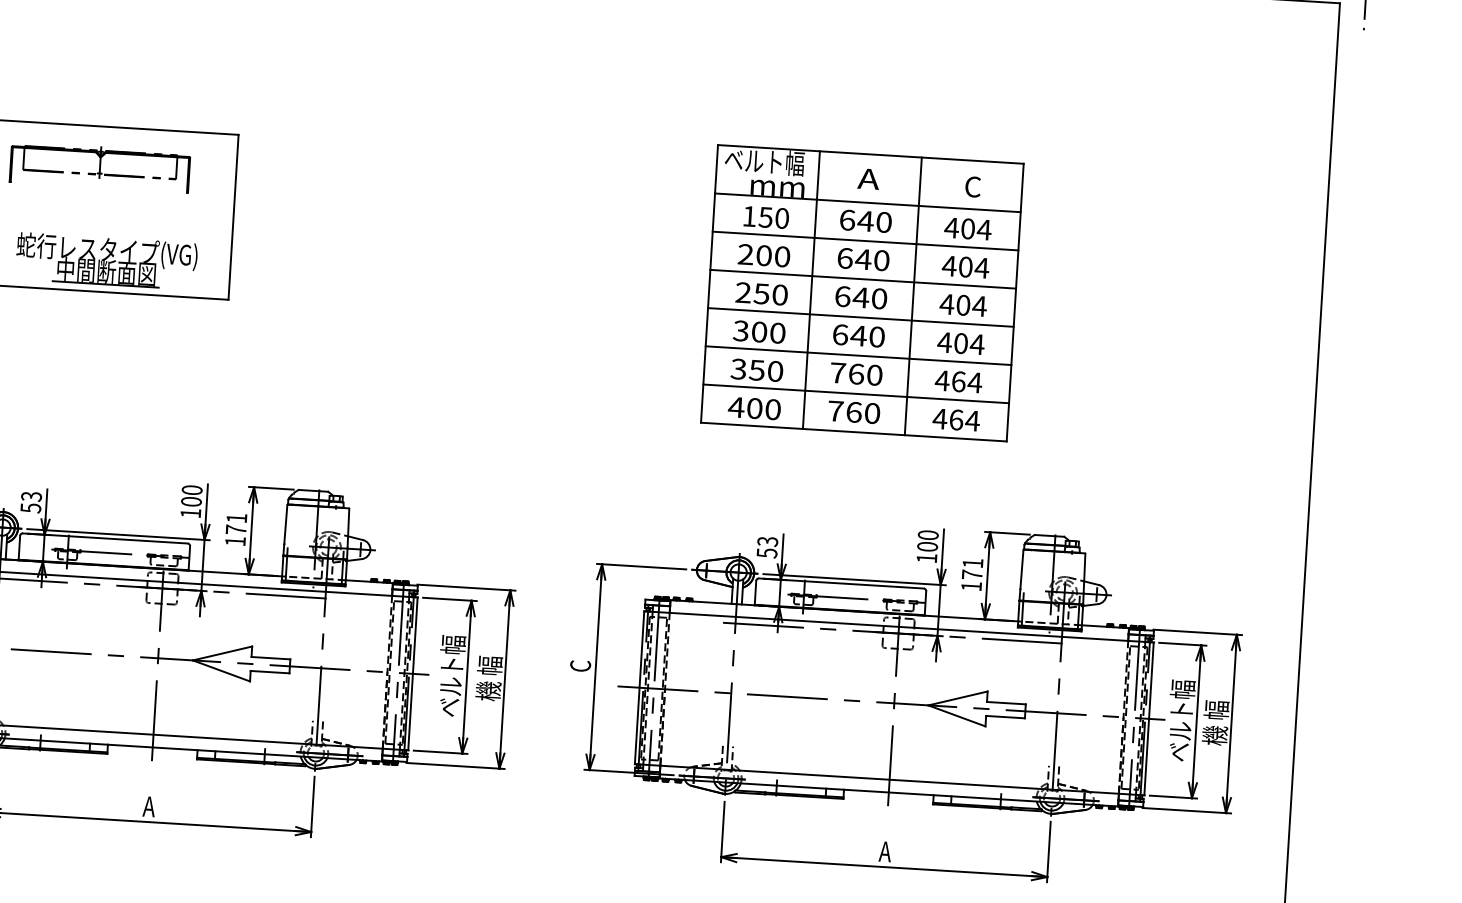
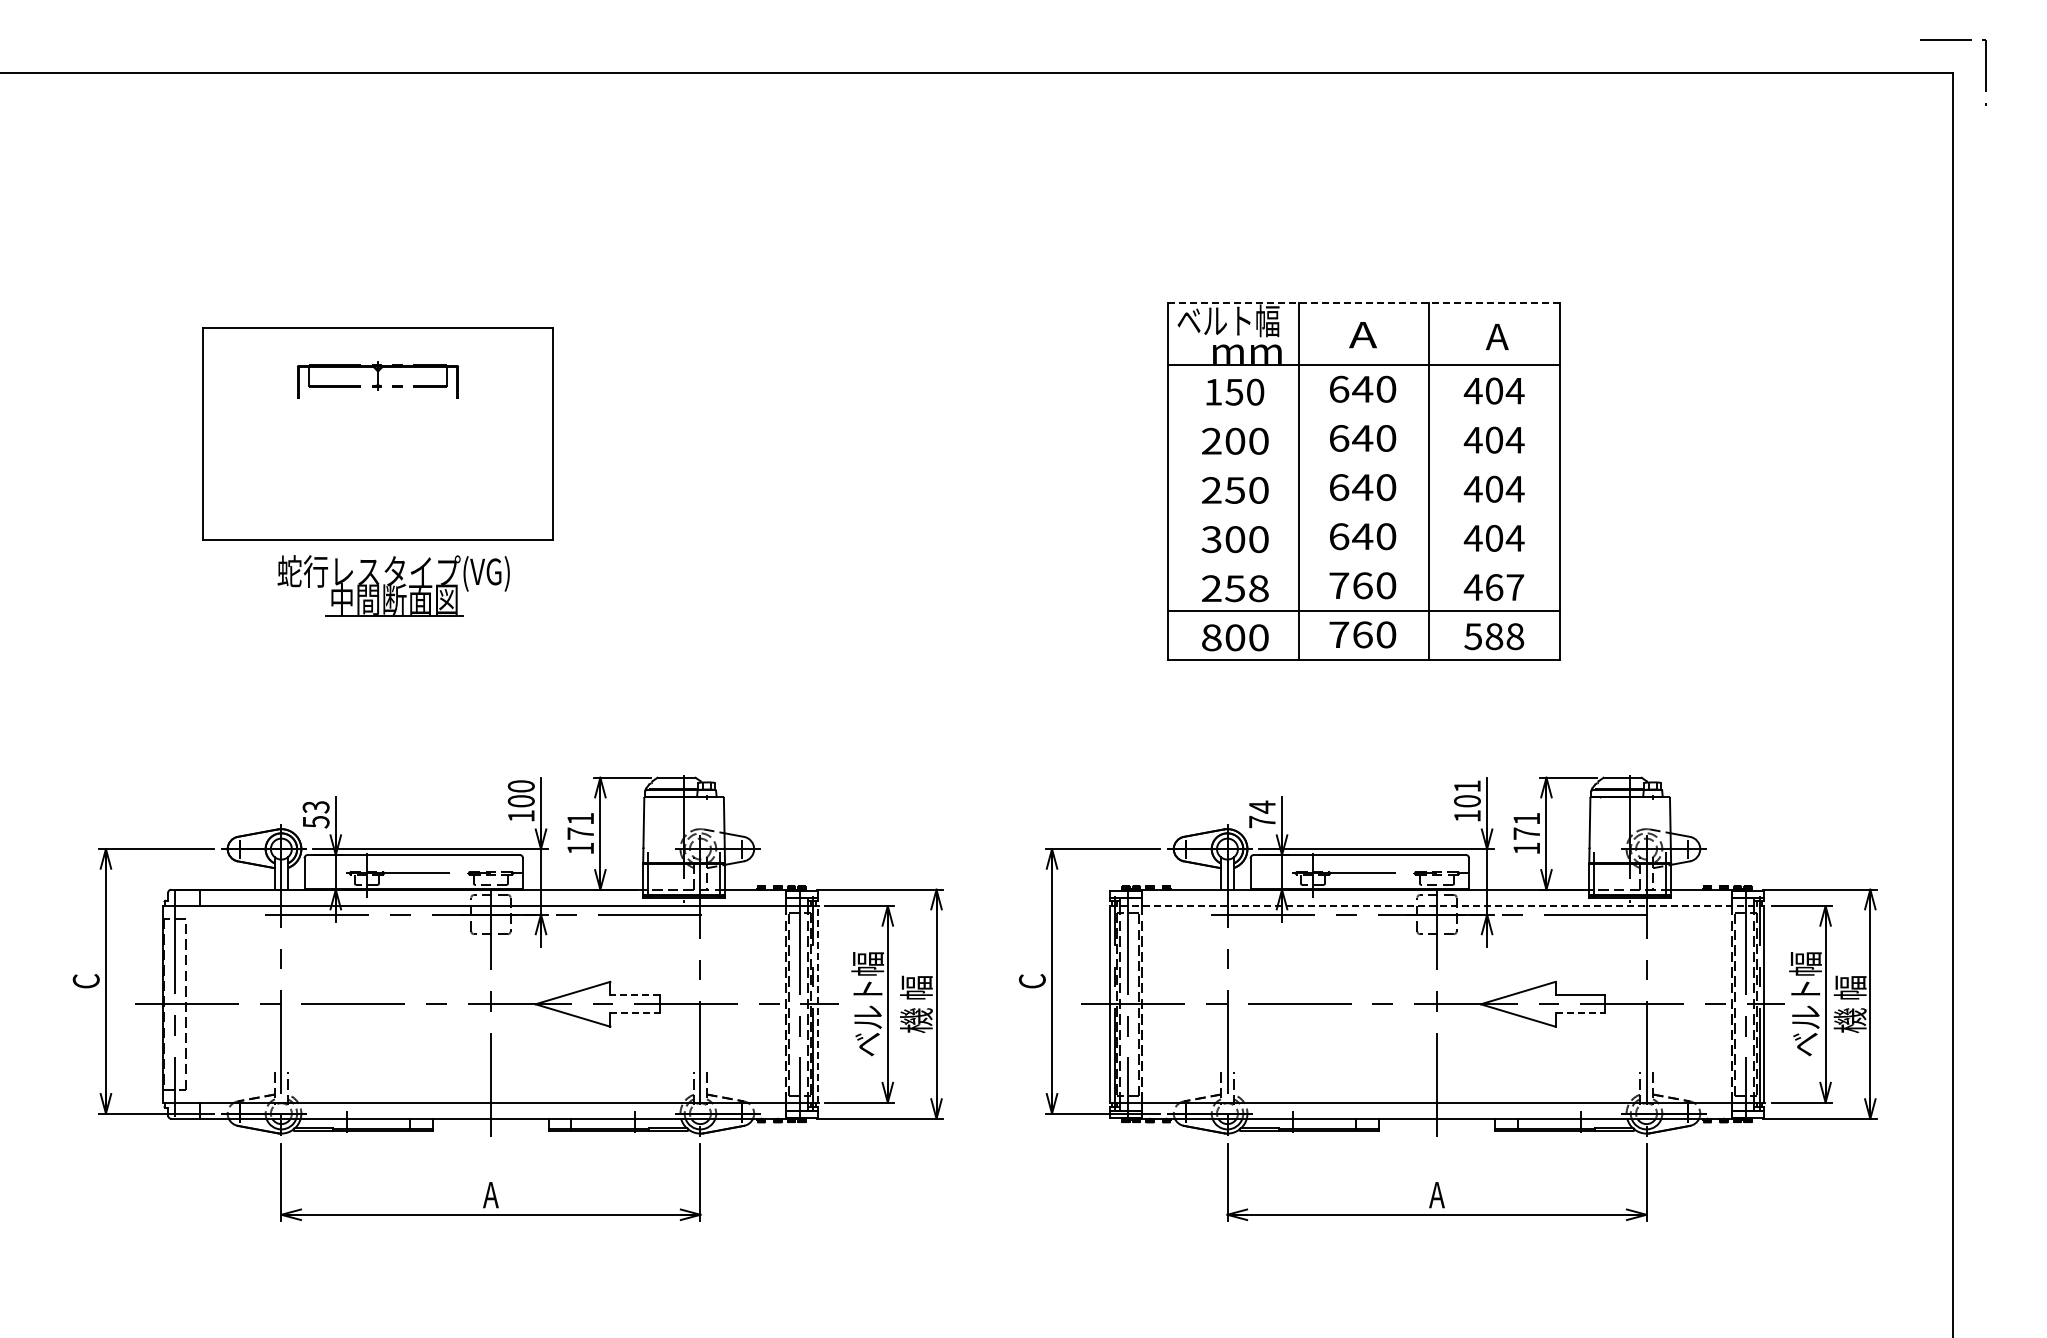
line: (870, 154) -> (1363, 303), solid -> dashed
part: (99, 166) -> (377, 379), size x0.7
text: (973, 186) -> (1497, 336), C -> A
line: (865, 240) -> (1363, 414), removed
part: (106, 260) -> (393, 585), moved
line: (862, 279) -> (1363, 463), removed
line: (860, 317) -> (1363, 512), removed
line: (858, 355) -> (1363, 561), removed
text: (756, 370) -> (1234, 588), 350 -> 258
text: (974, 382) -> (1514, 587), 464 -> 467
text: (736, 407) -> (1211, 637), 400 -> 800
text: (955, 419) -> (1493, 636), 464 -> 588
text: (928, 535) -> (1467, 786), 100 -> 101
text: (766, 547) -> (1261, 814), 53 -> 74
line: (899, 627) -> (1437, 906), solid -> dashed
line: (271, 658) -> (635, 995), solid -> dashed
line: (270, 672) -> (635, 1013), solid -> dashed
line: (413, 673) -> (818, 1003), solid -> dashed
line: (1005, 717) -> (1580, 1013), solid -> dashed

